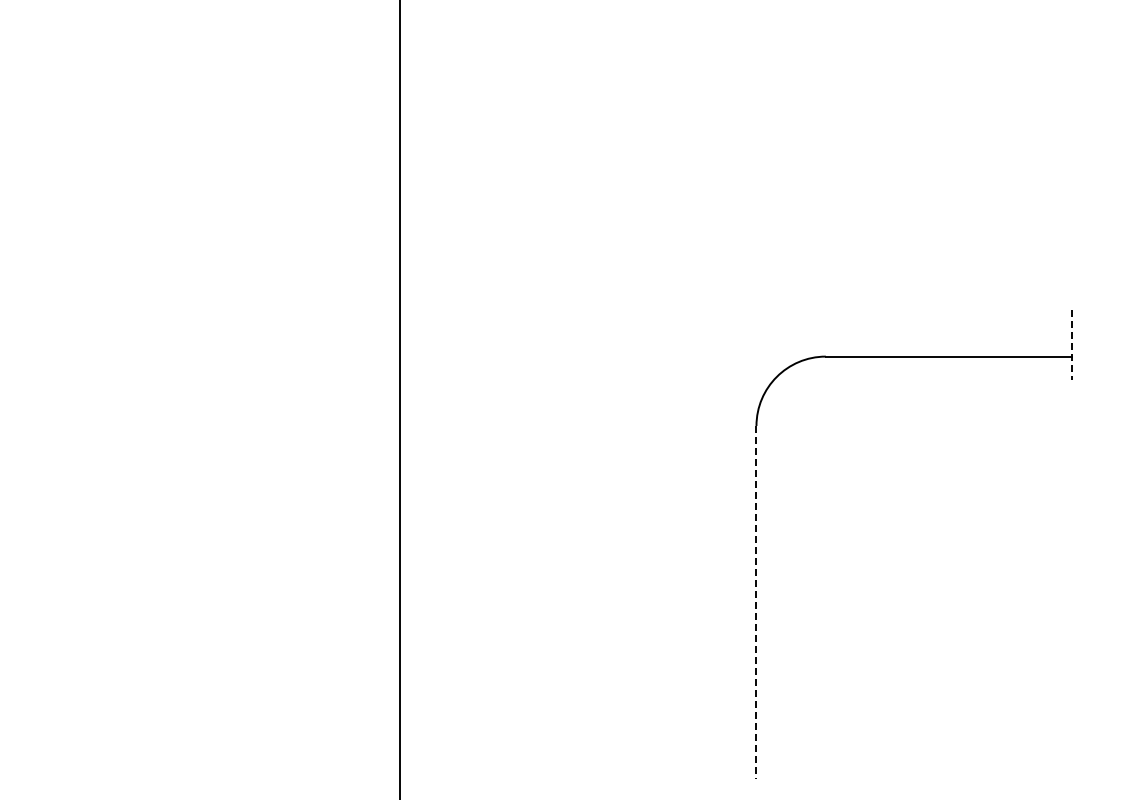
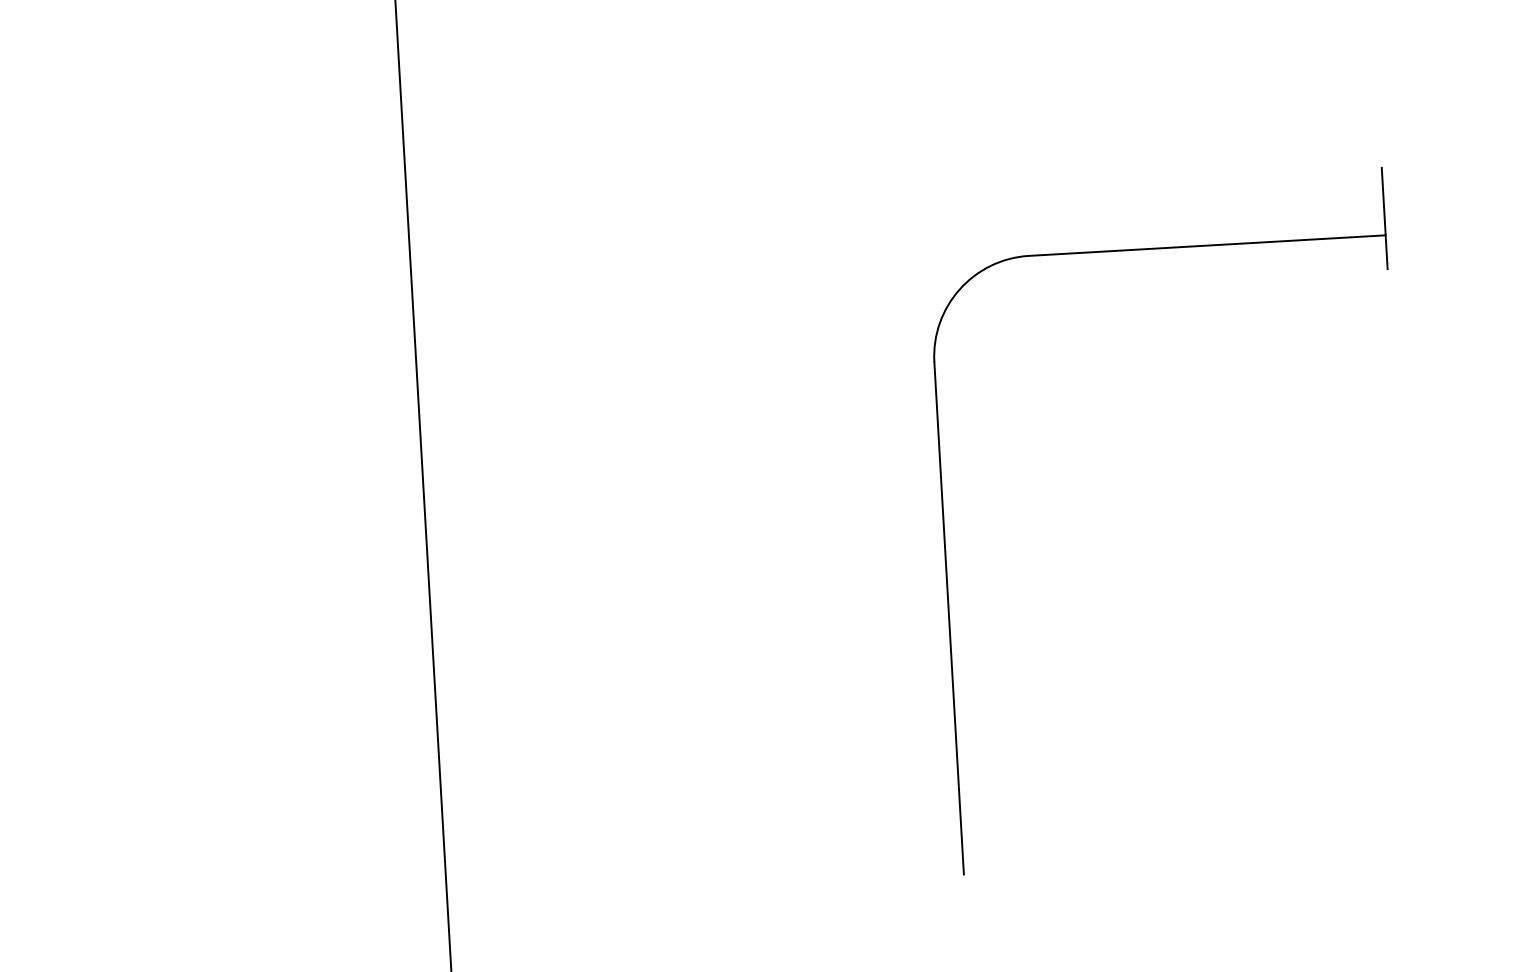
line: (1071, 344) -> (1384, 217), dashed -> solid
line: (756, 602) -> (949, 618), dashed -> solid

